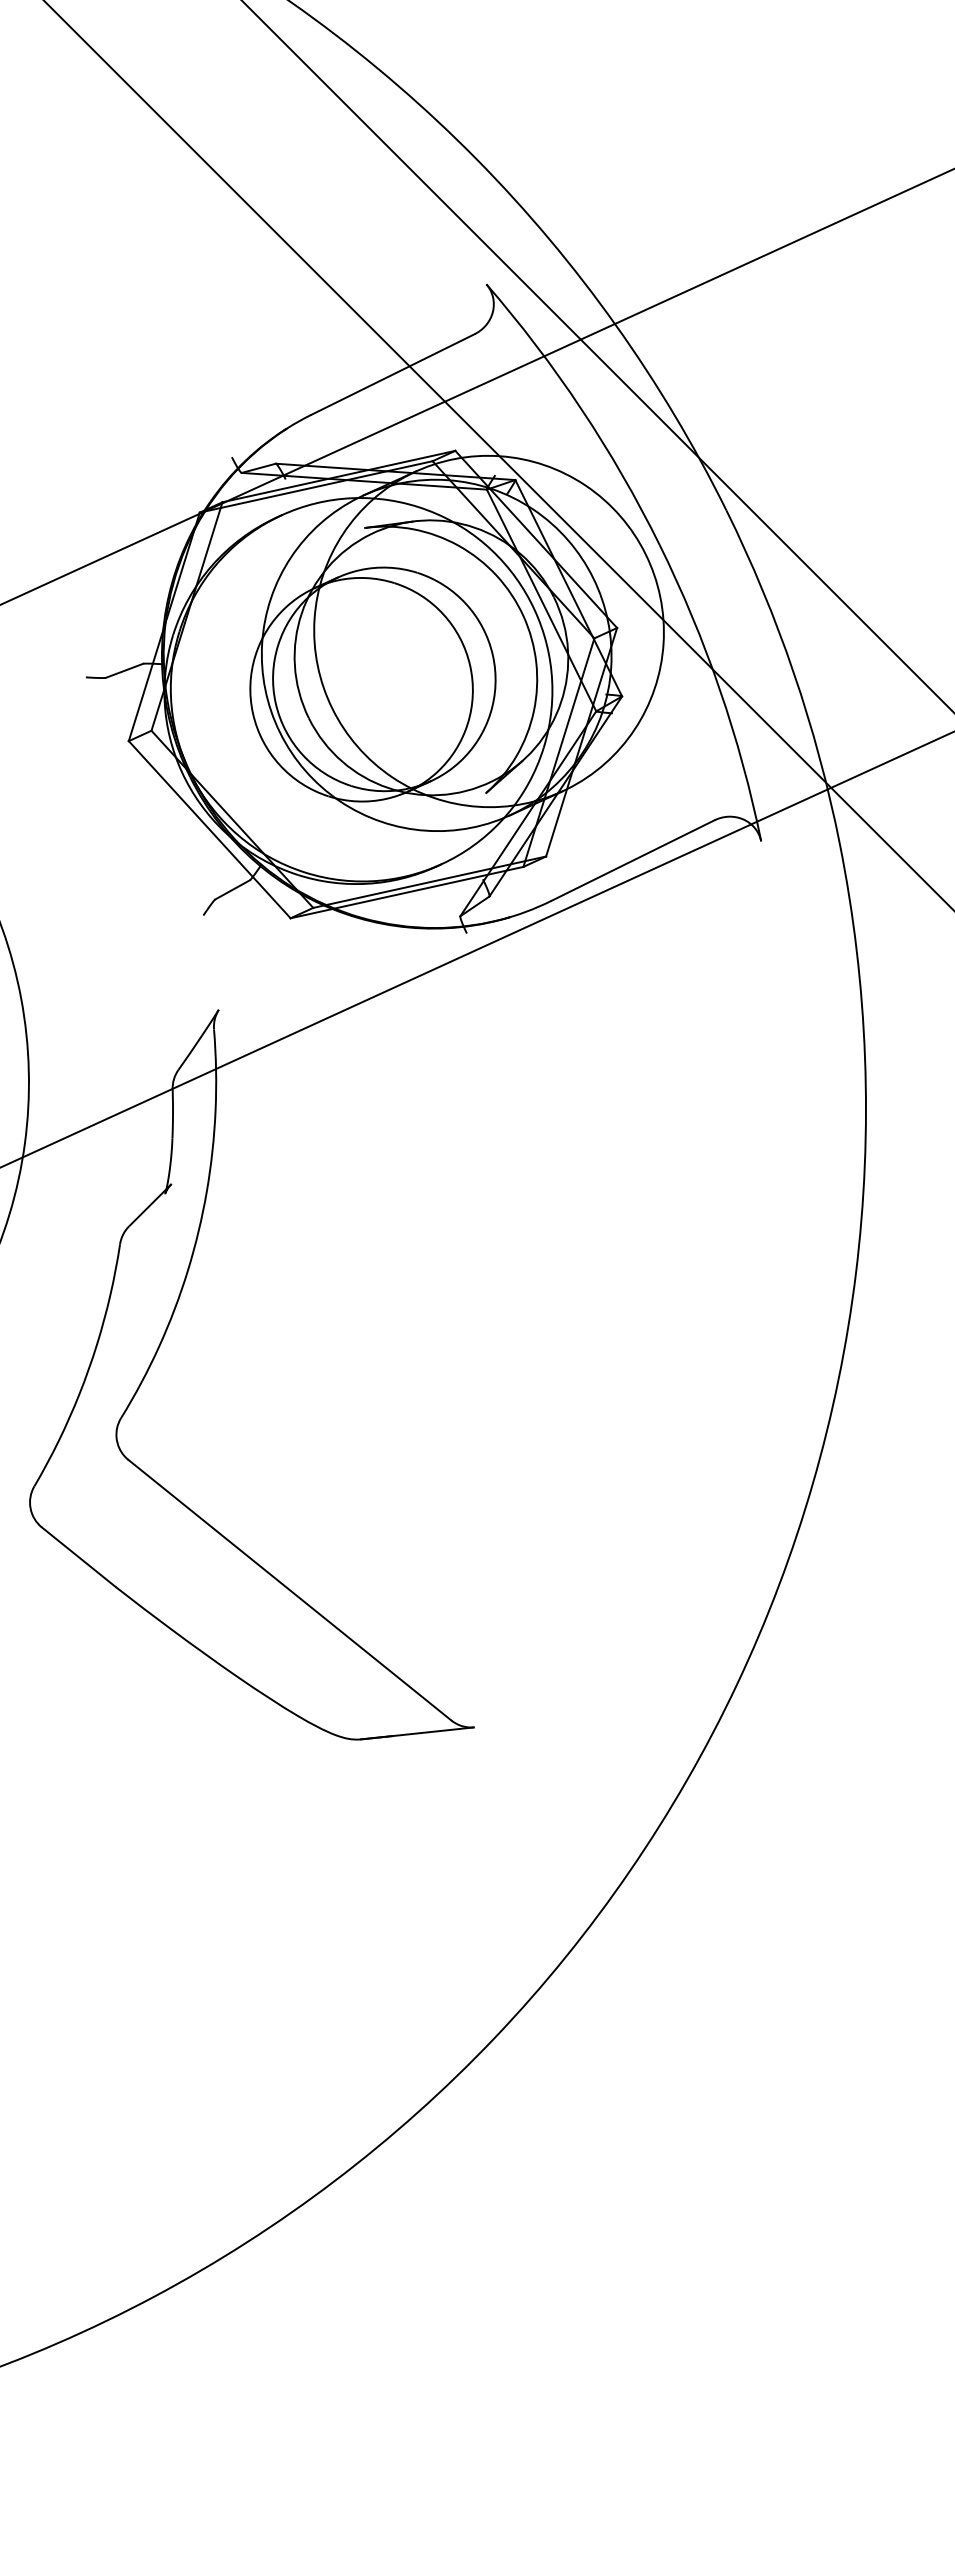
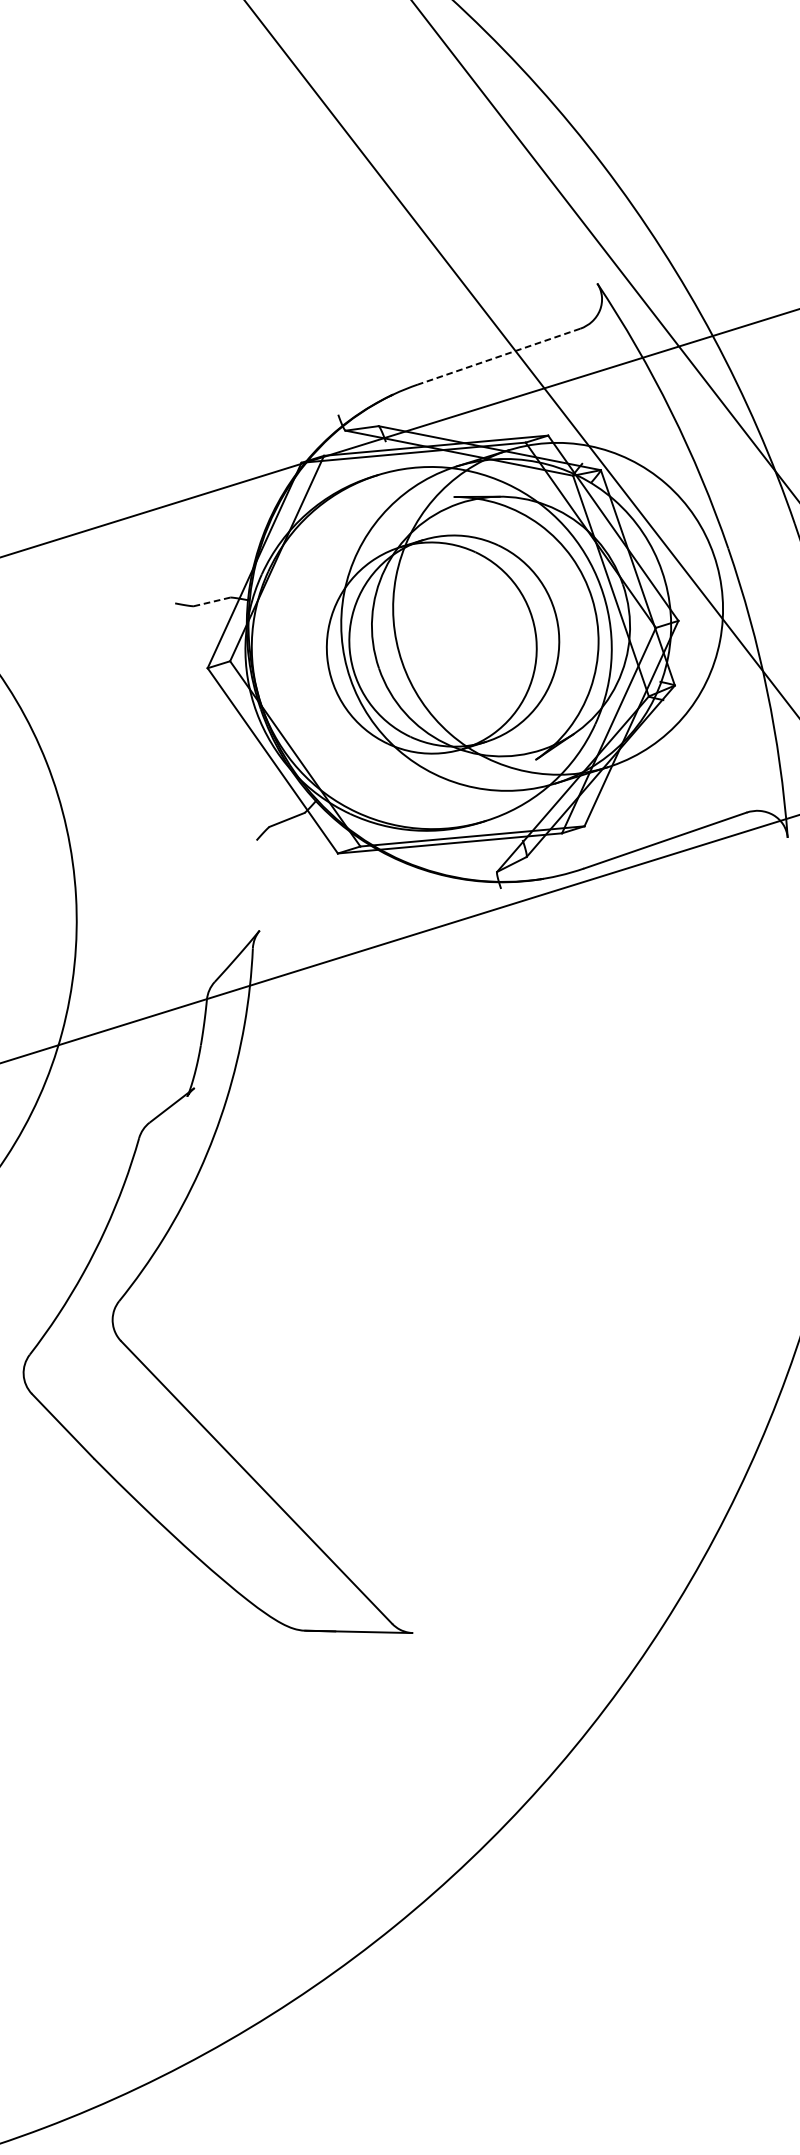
line: (393, 374) -> (499, 356), solid -> dashed
line: (124, 670) -> (212, 601), solid -> dashed

